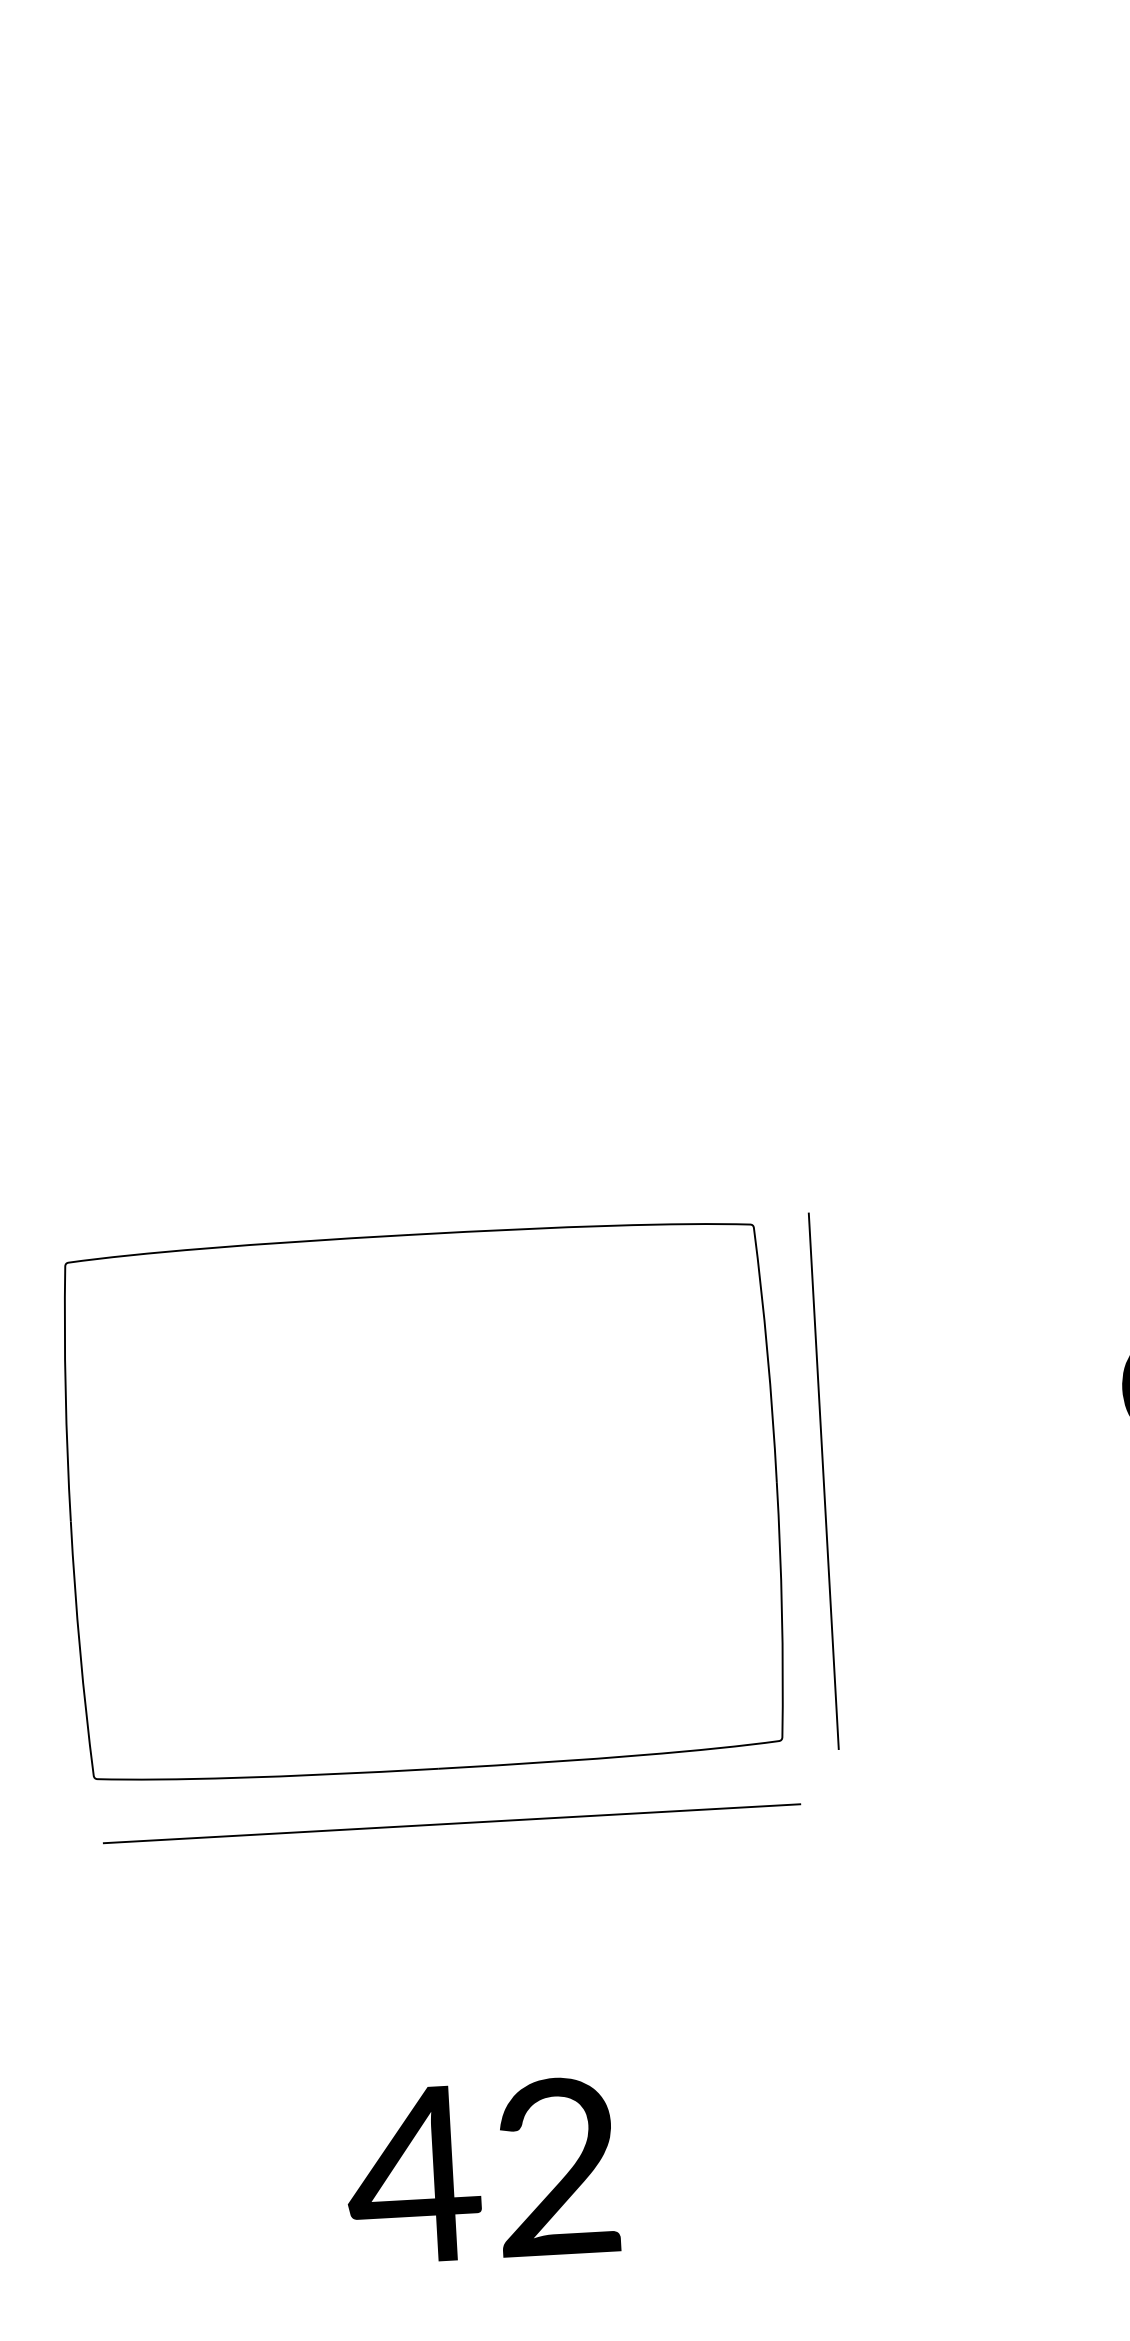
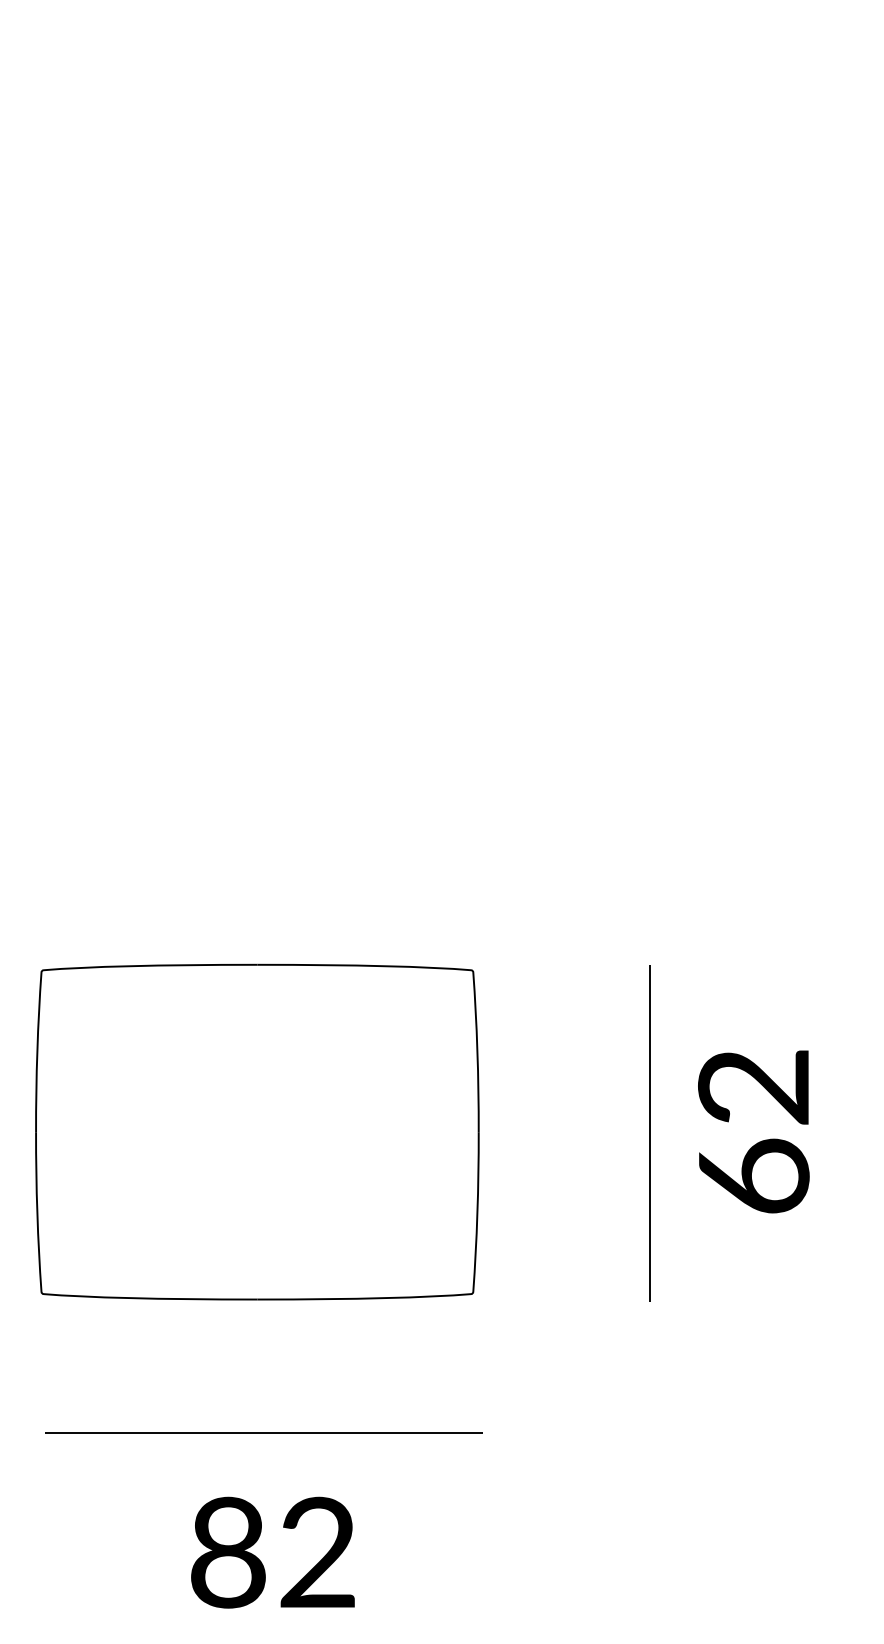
line: (822, 1481) -> (649, 1133), moved
line: (451, 1822) -> (263, 1432), moved
text: (412, 2174) -> (226, 1552), 42 -> 82

